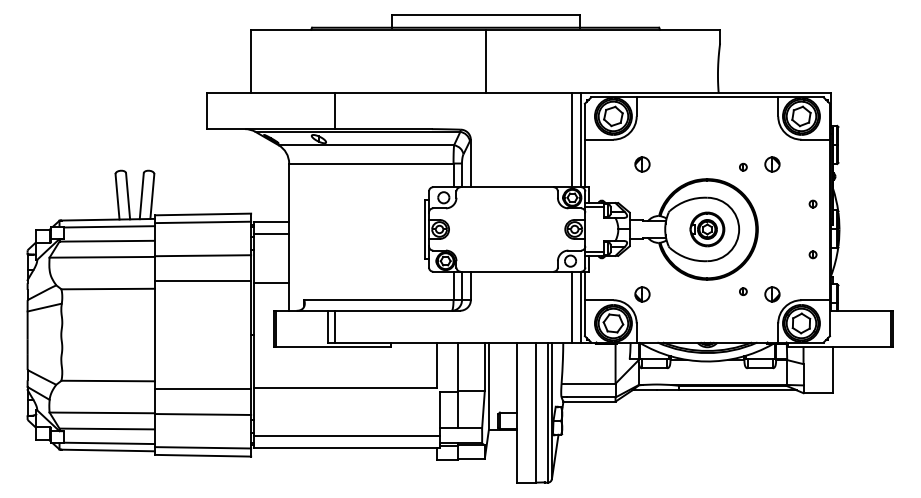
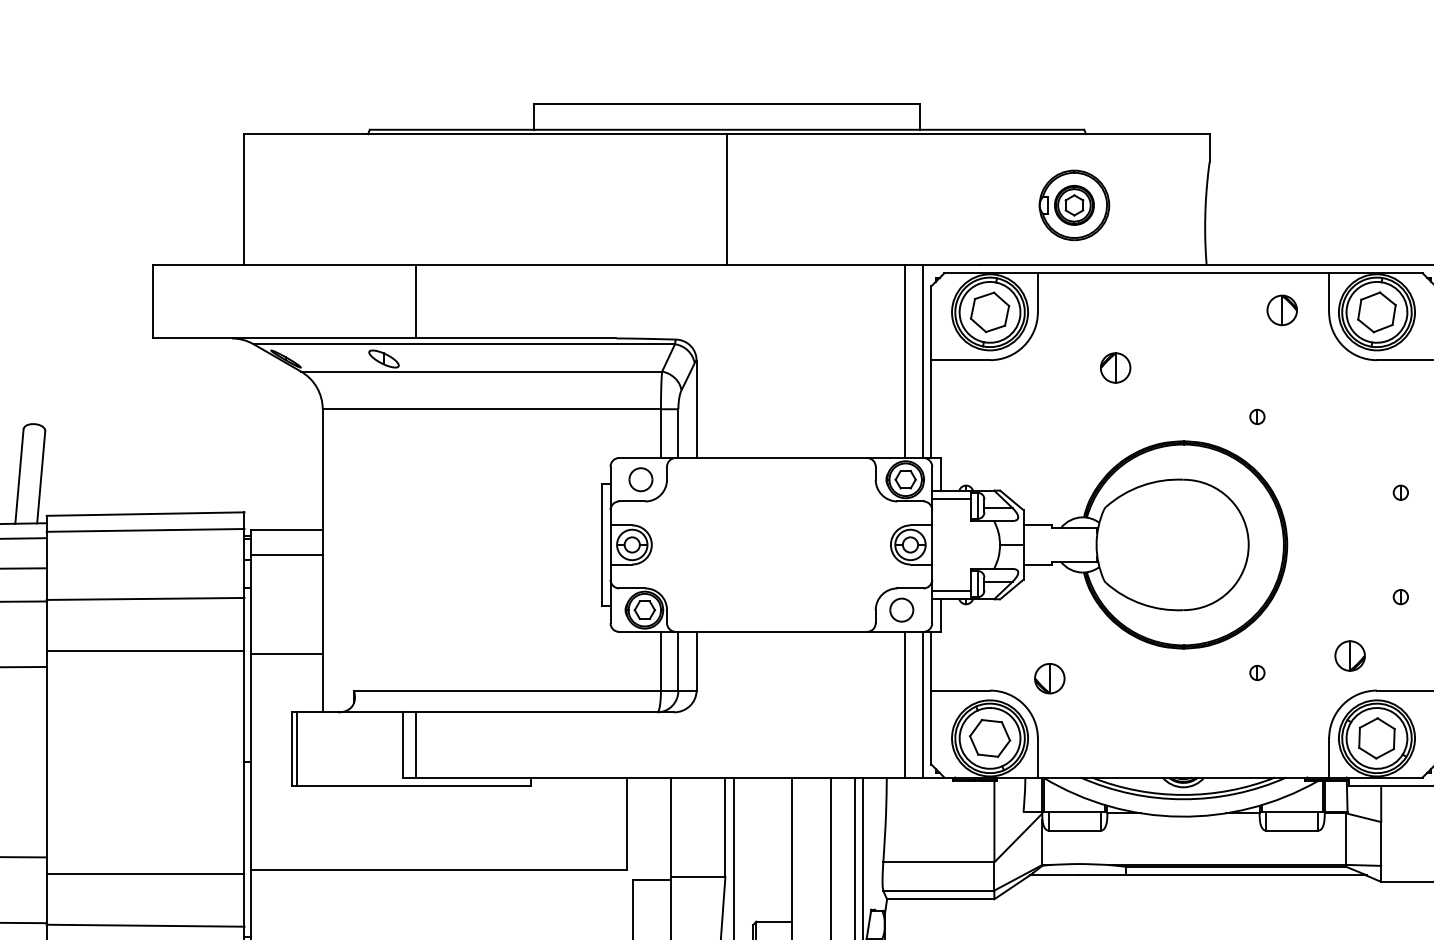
part: (642, 164) -> (1115, 368), moved
part: (772, 164) -> (1282, 310), moved
part: (707, 229) -> (1074, 205), moved
part: (772, 294) -> (1350, 656), moved

